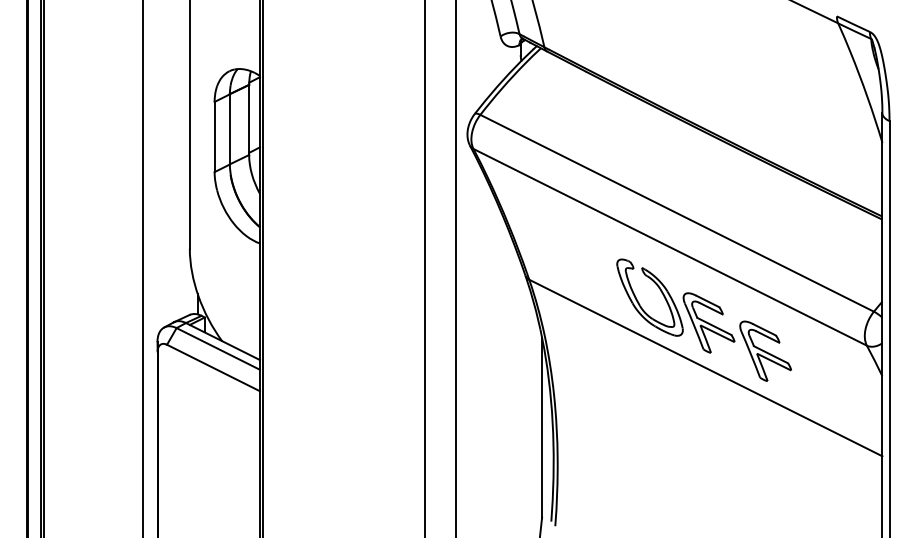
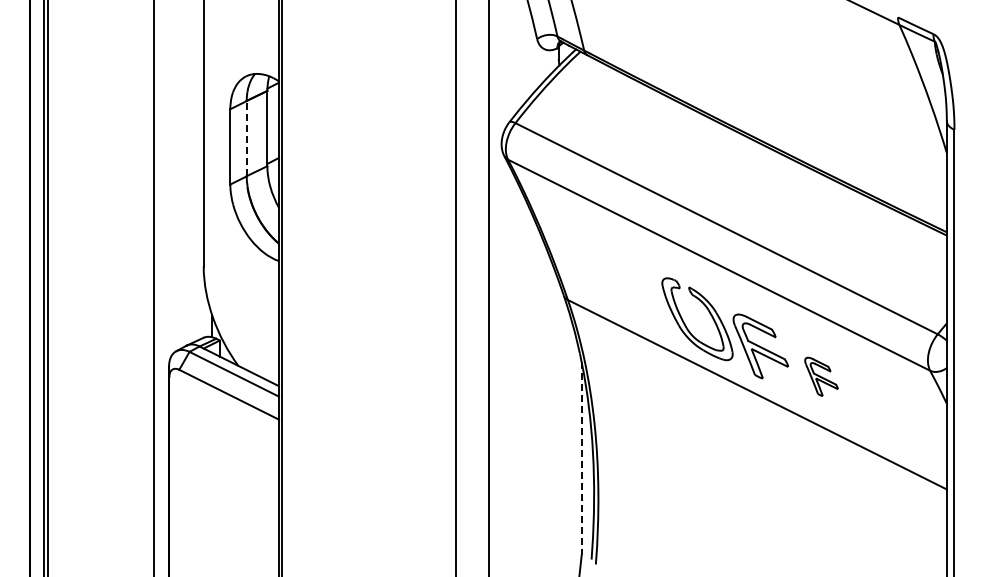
line: (229, 129) -> (246, 138), solid -> dashed
part: (765, 351) -> (821, 376), size x0.6
line: (541, 428) -> (581, 459), solid -> dashed

